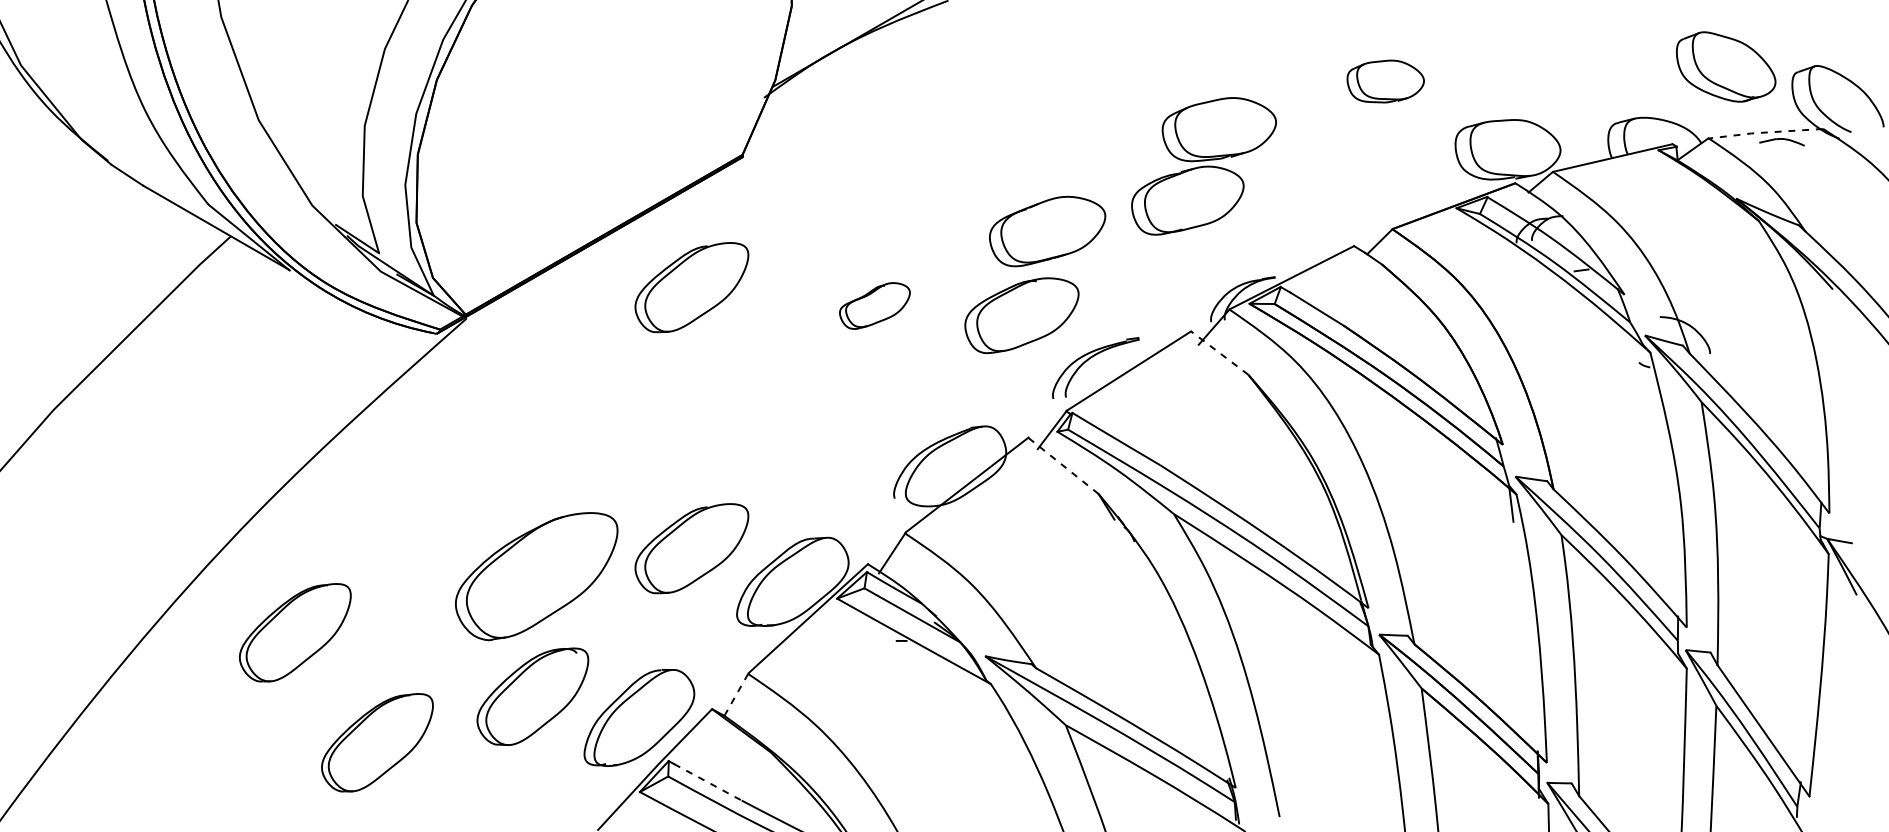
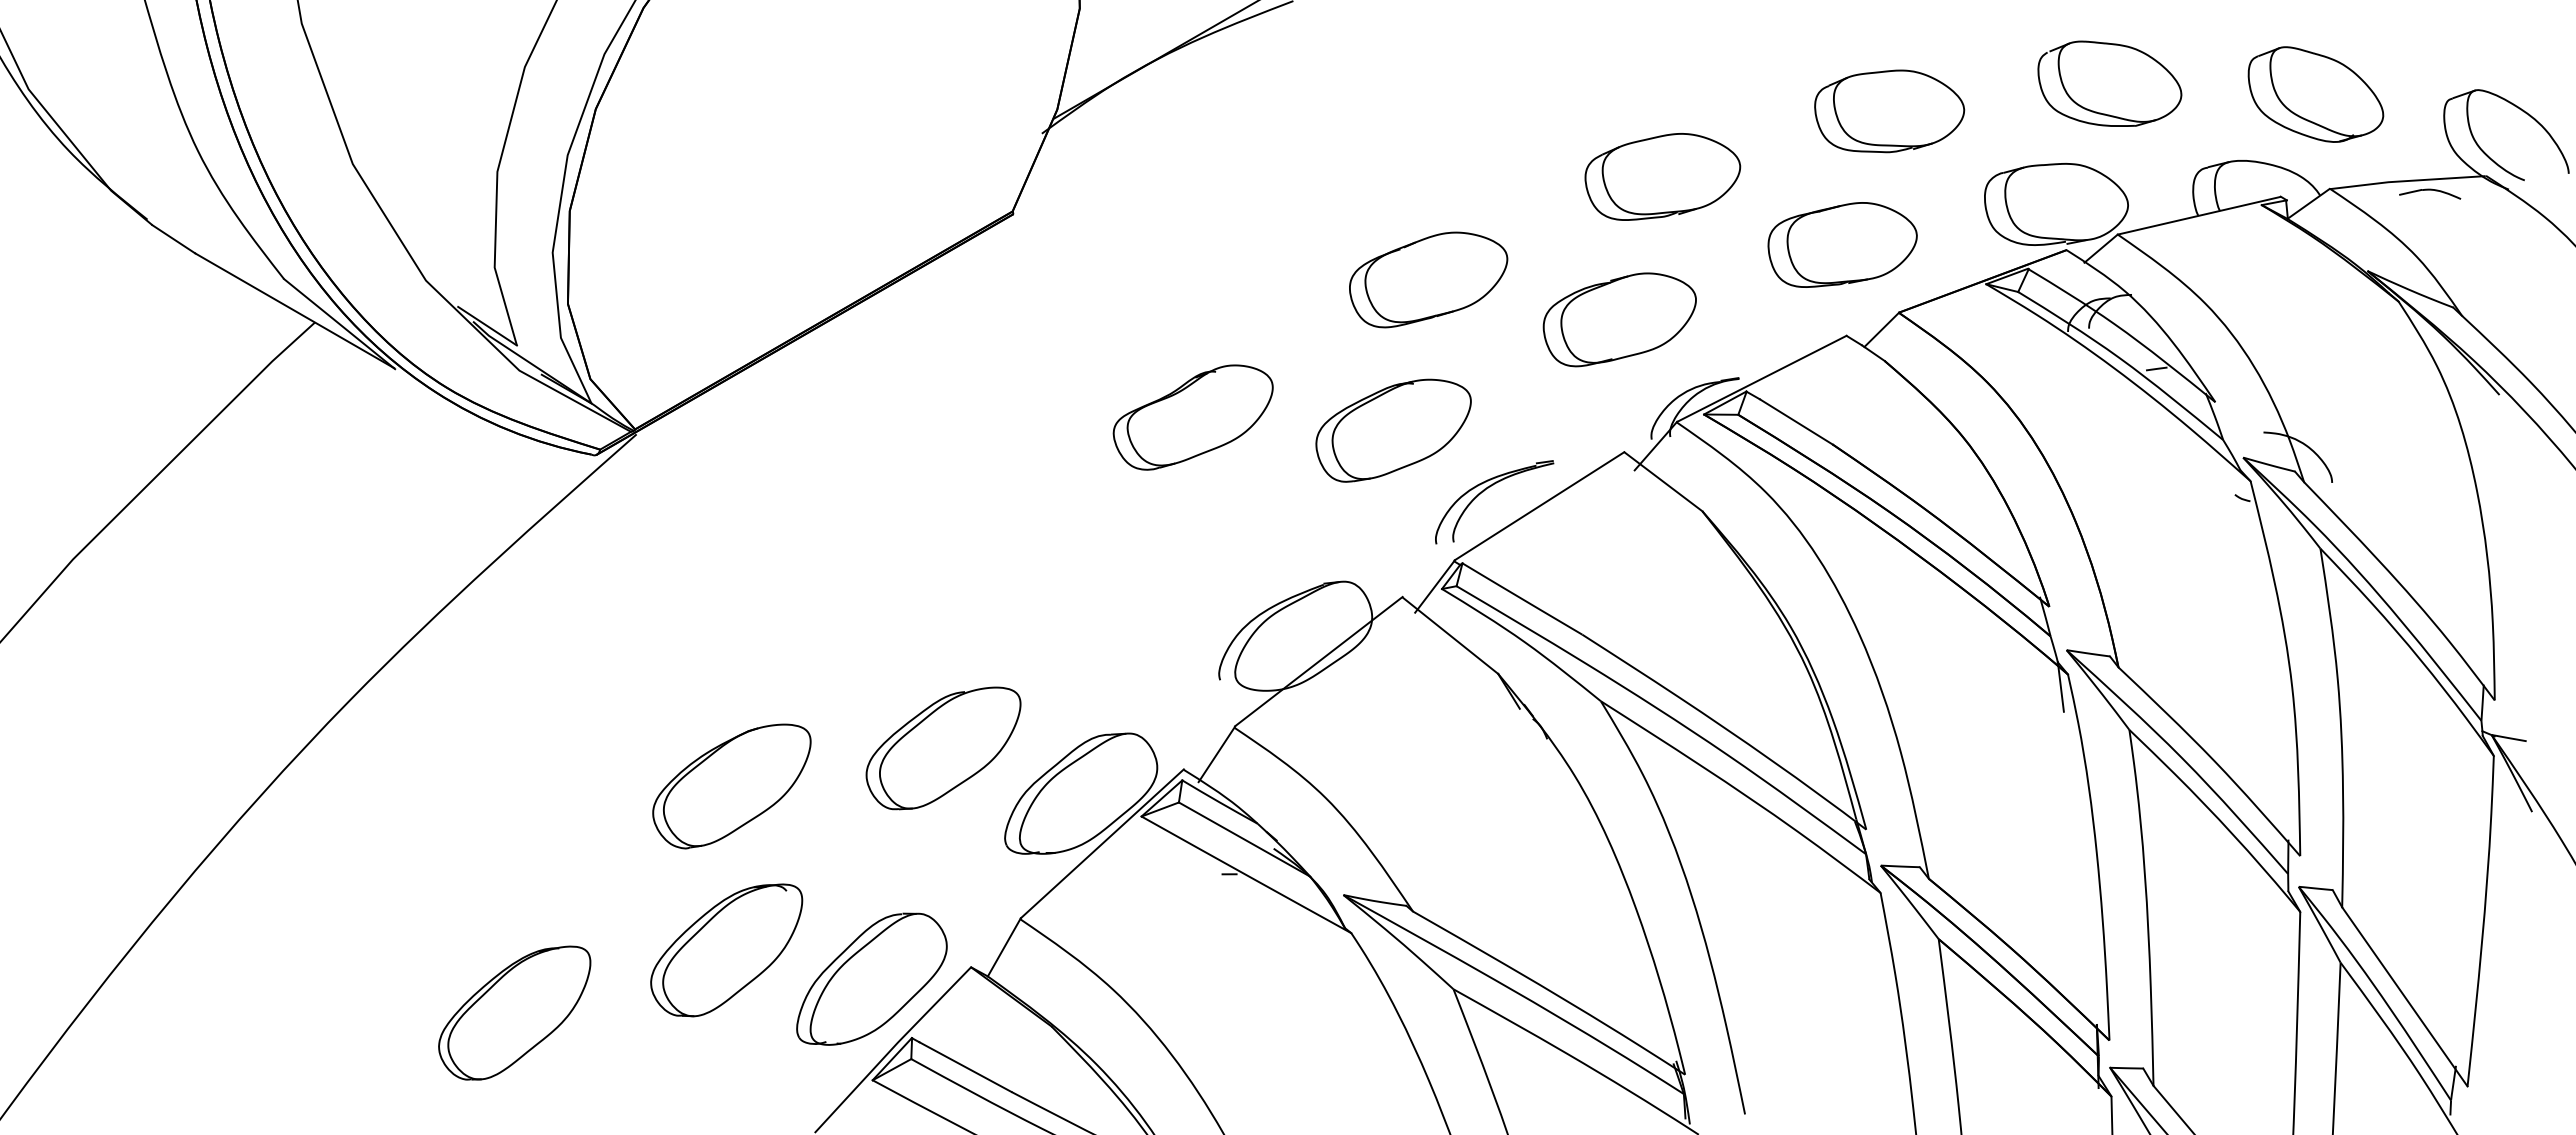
part: (1546, 61) -> (2109, 83), added
part: (1725, 66) -> (2315, 94), moved
part: (1385, 81) -> (1889, 111), size x1.43
line: (1764, 132) -> (2406, 181), dashed -> solid
part: (1351, 179) -> (1842, 244), added
part: (1187, 200) -> (1619, 319), moved
part: (1047, 231) -> (1428, 279), moved
part: (691, 287) -> (943, 392), removed
part: (874, 306) -> (1192, 417), size x1.67
line: (1219, 352) -> (1663, 481), dashed -> solid
line: (1063, 465) -> (1450, 635), dashed -> solid
part: (536, 576) -> (731, 786), size x0.71
part: (295, 632) -> (402, 862), removed
line: (736, 693) -> (1004, 946), dashed -> solid
line: (708, 782) -> (965, 1067), dashed -> solid

